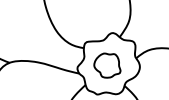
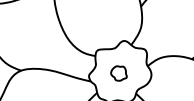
part: (106, 65) -> (118, 73), size x0.6

